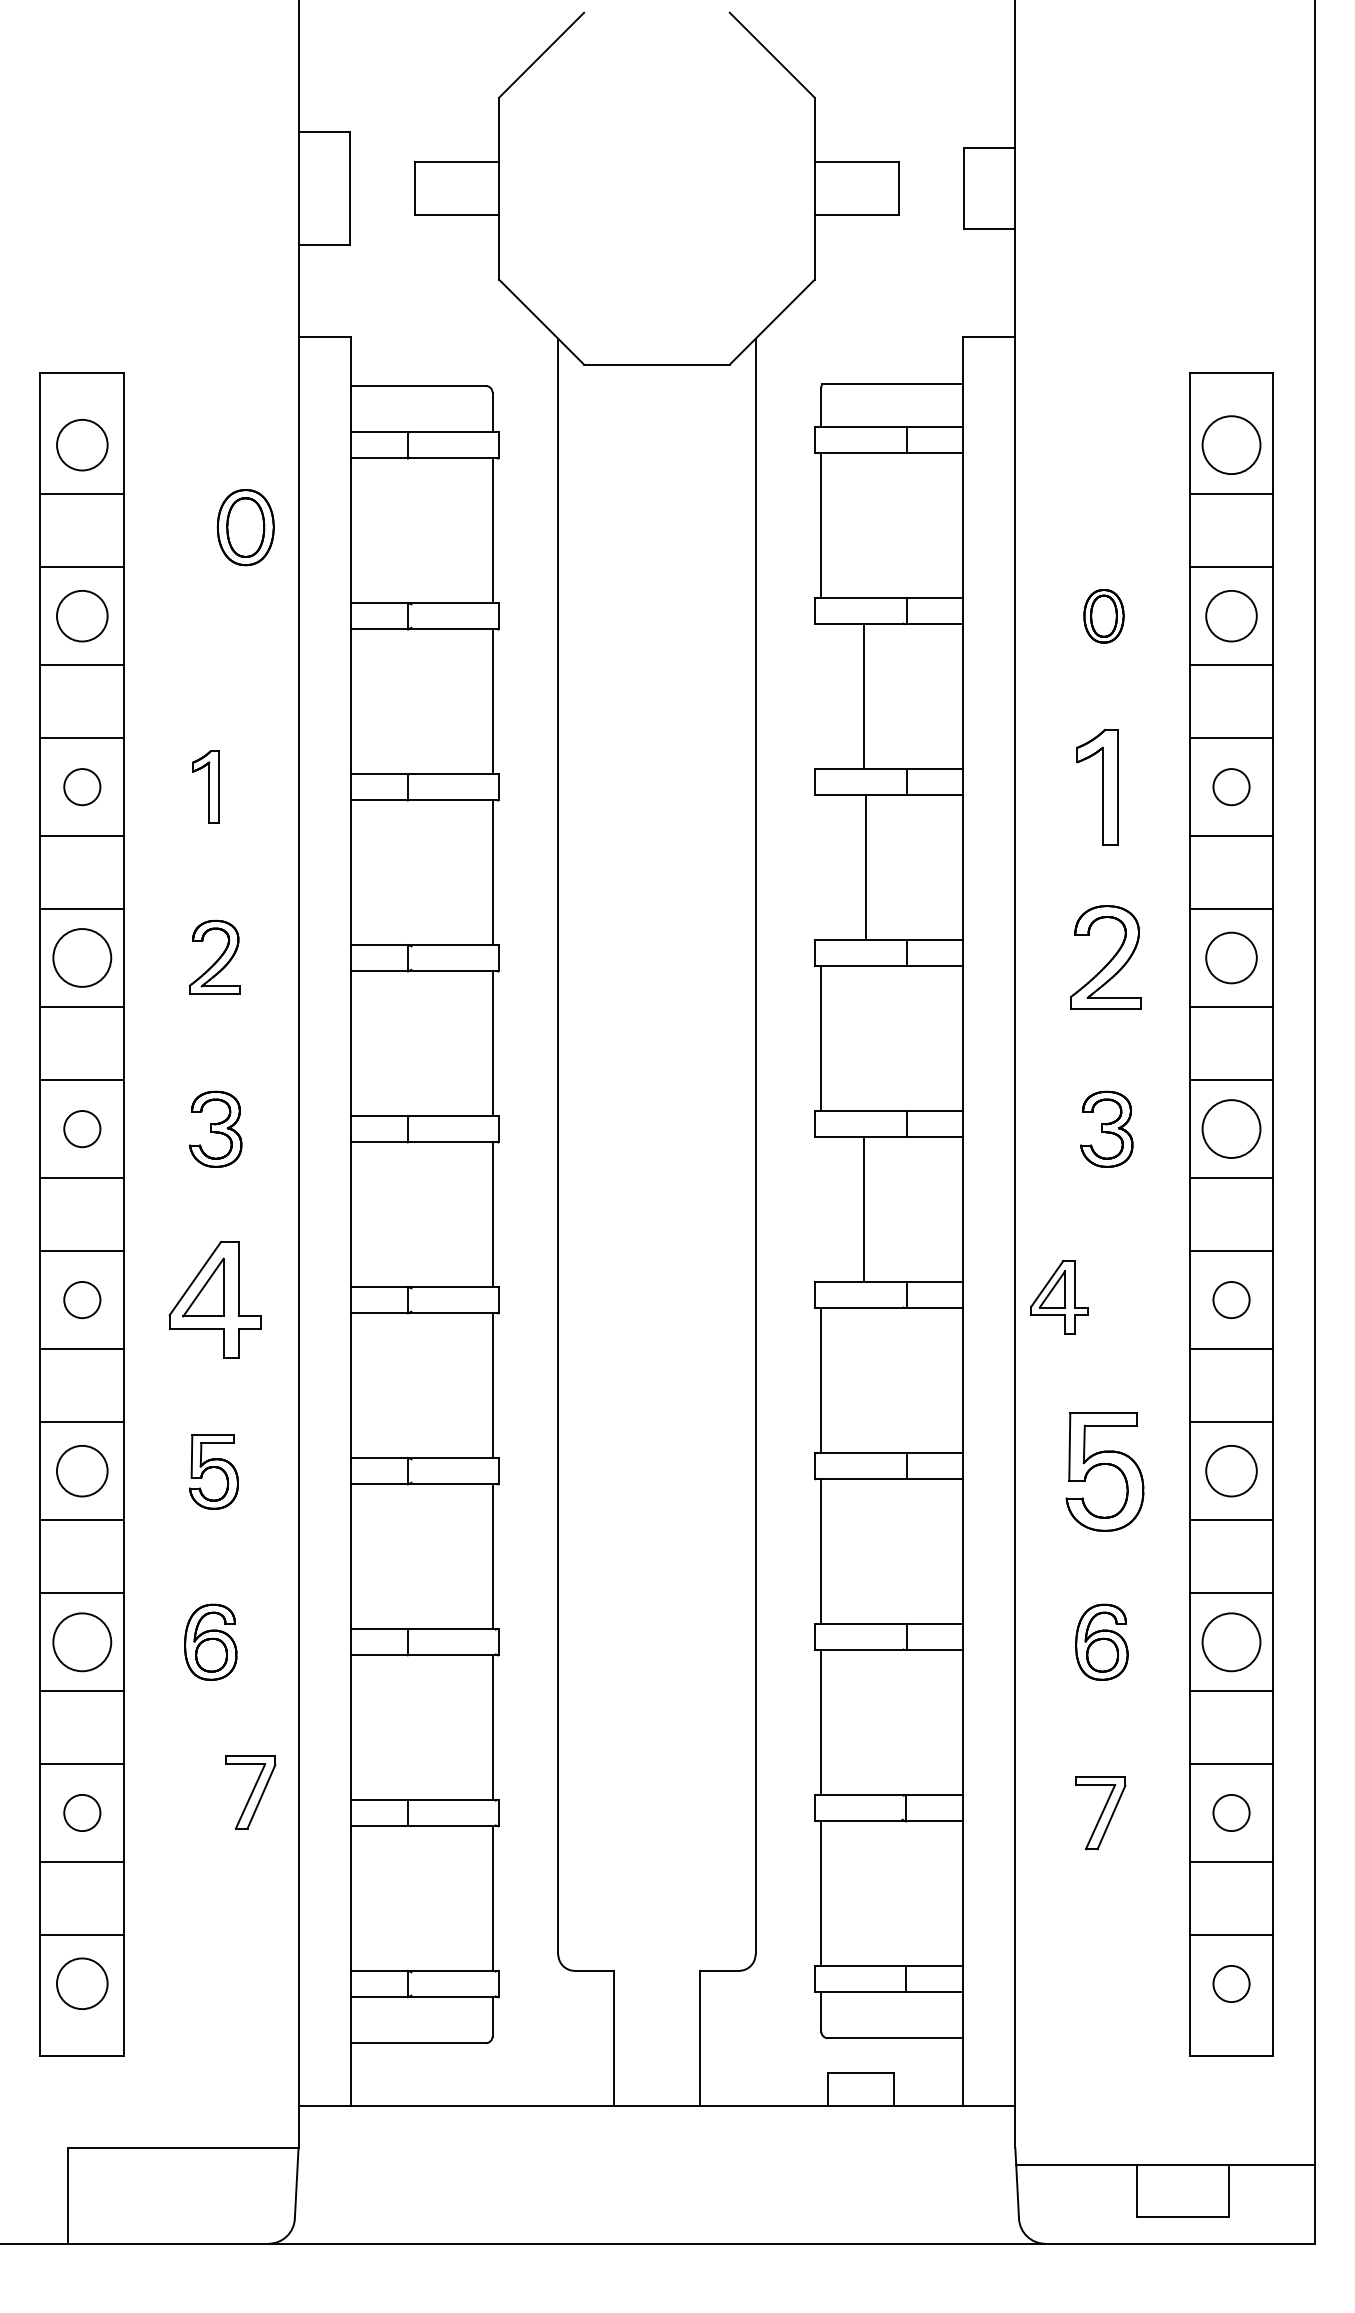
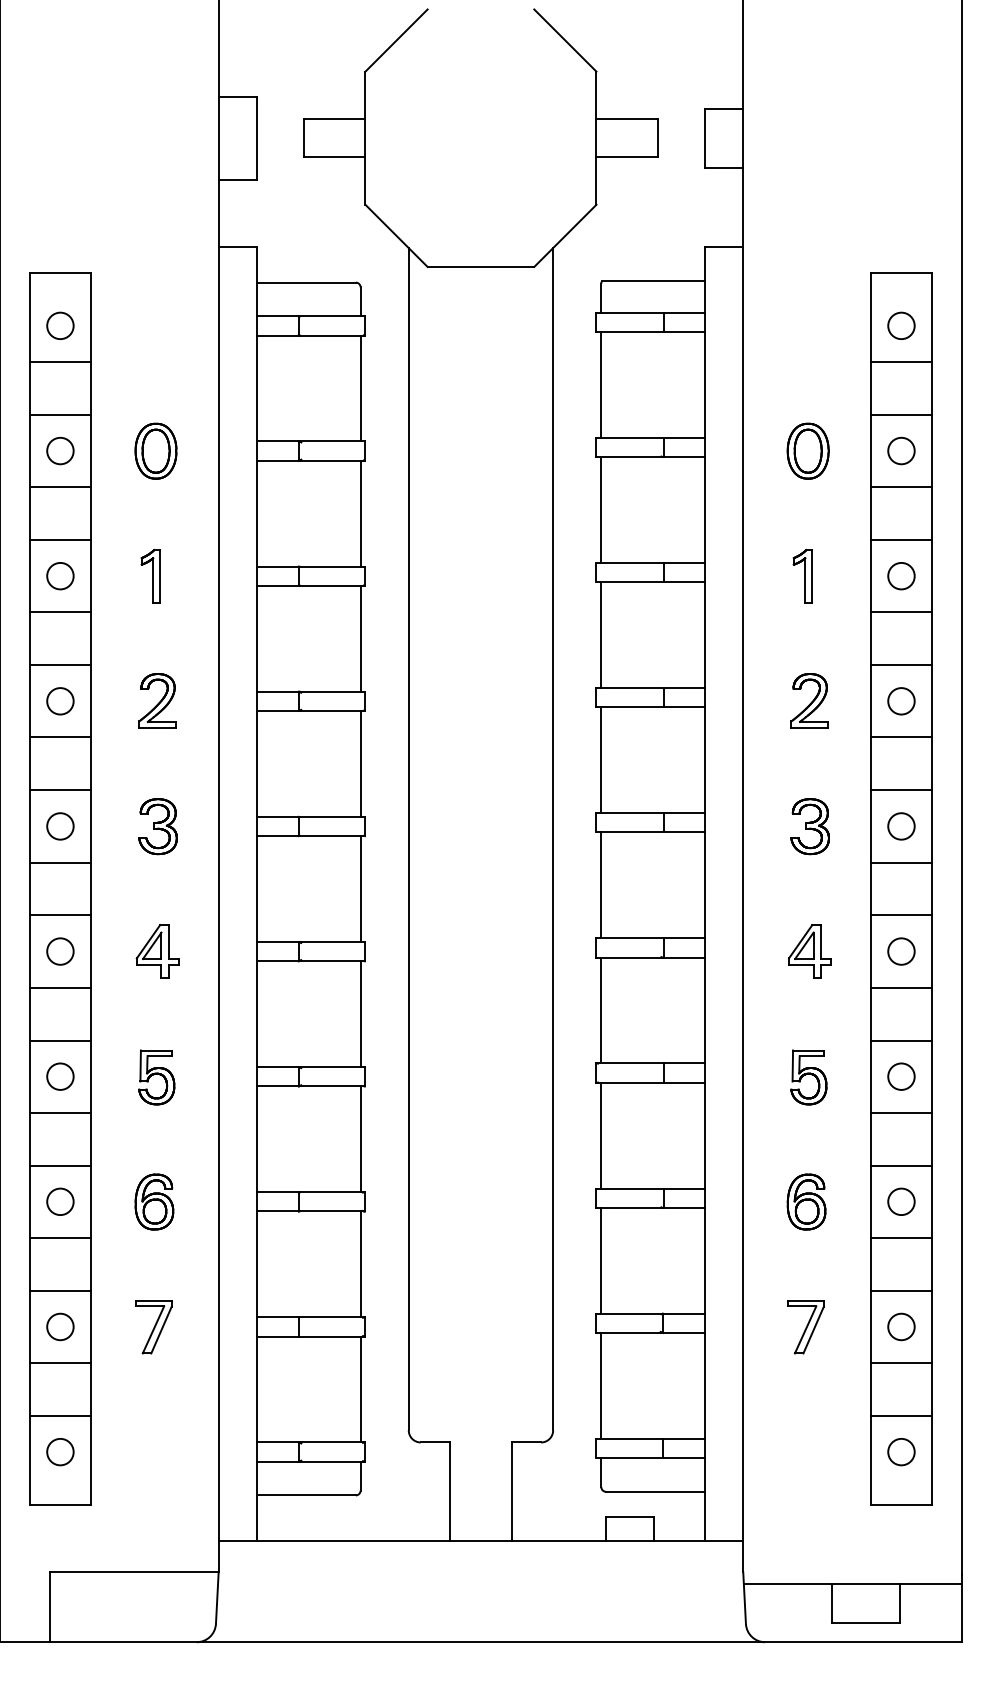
circle: (82, 444) -> (60, 325), size x0.71
circle: (1231, 444) -> (901, 325), size x0.62
part: (245, 526) -> (155, 450), moved
circle: (82, 615) -> (60, 450), size x0.71
part: (1103, 615) -> (807, 450), size x1.43
circle: (1231, 615) -> (901, 450), size x0.71
line: (864, 696) -> (601, 509), moved
part: (1096, 786) -> (802, 575), size x0.62
line: (866, 868) -> (601, 635), moved
part: (1105, 957) -> (809, 700), size x0.71
circle: (82, 958) -> (60, 701), size x0.62
circle: (1231, 958) -> (901, 701), size x0.71
circle: (1231, 1129) -> (901, 826), size x0.62
line: (864, 1209) -> (601, 885), moved
part: (1059, 1297) -> (809, 951), moved
part: (214, 1299) -> (157, 951), size x0.62
circle: (82, 1470) -> (60, 1076), size x0.71
circle: (1231, 1470) -> (901, 1076), size x0.71
part: (1104, 1472) -> (808, 1077), size x0.62
circle: (82, 1641) -> (60, 1201), size x0.62
circle: (1231, 1641) -> (901, 1201), size x0.62
part: (250, 1793) -> (153, 1327), moved
circle: (82, 1984) -> (60, 1452), size x0.71

